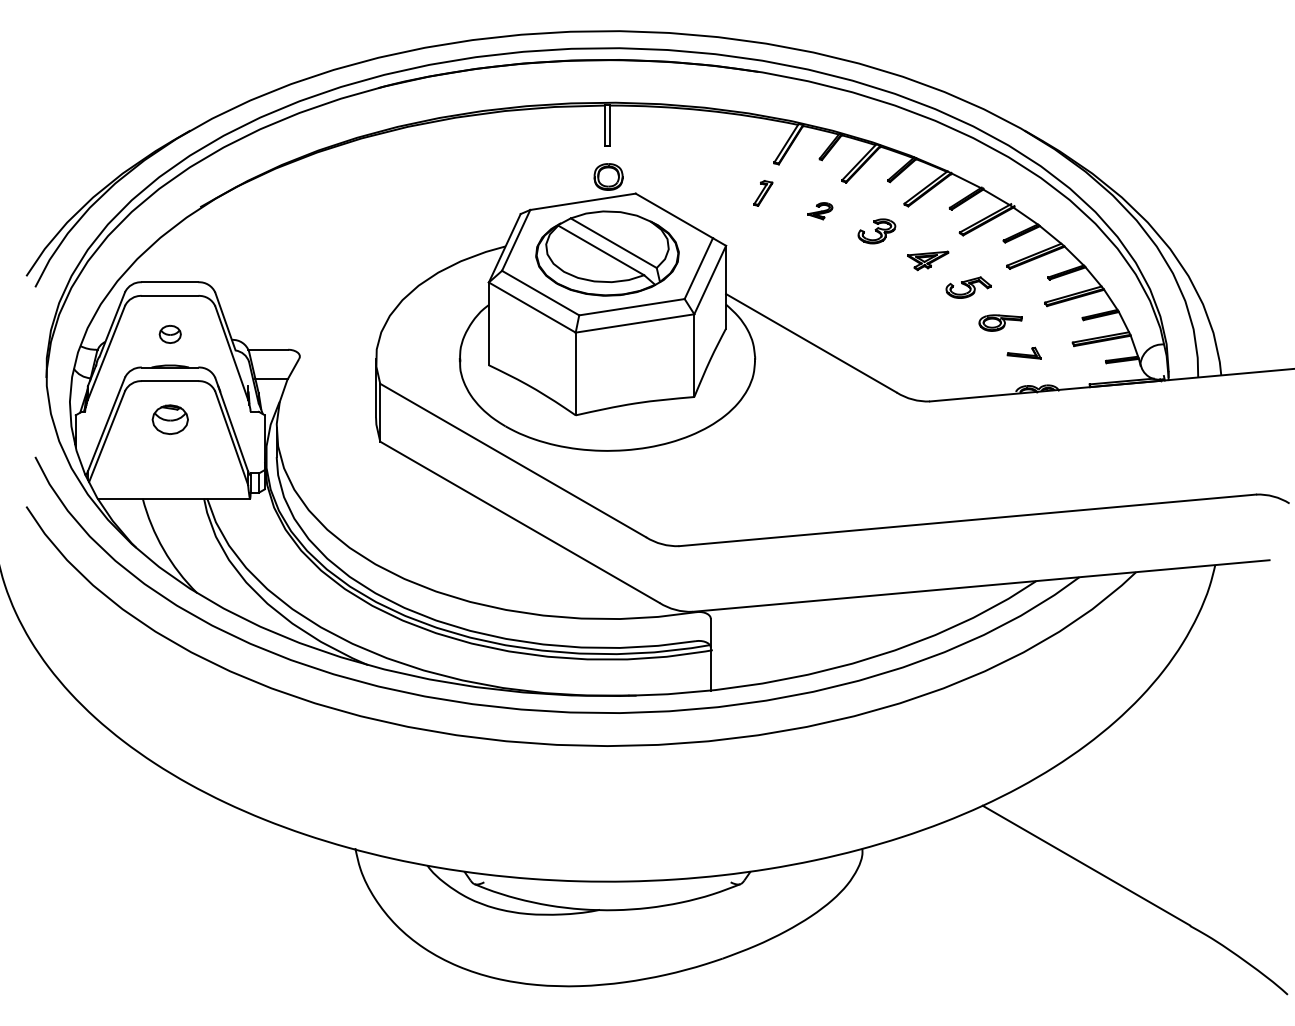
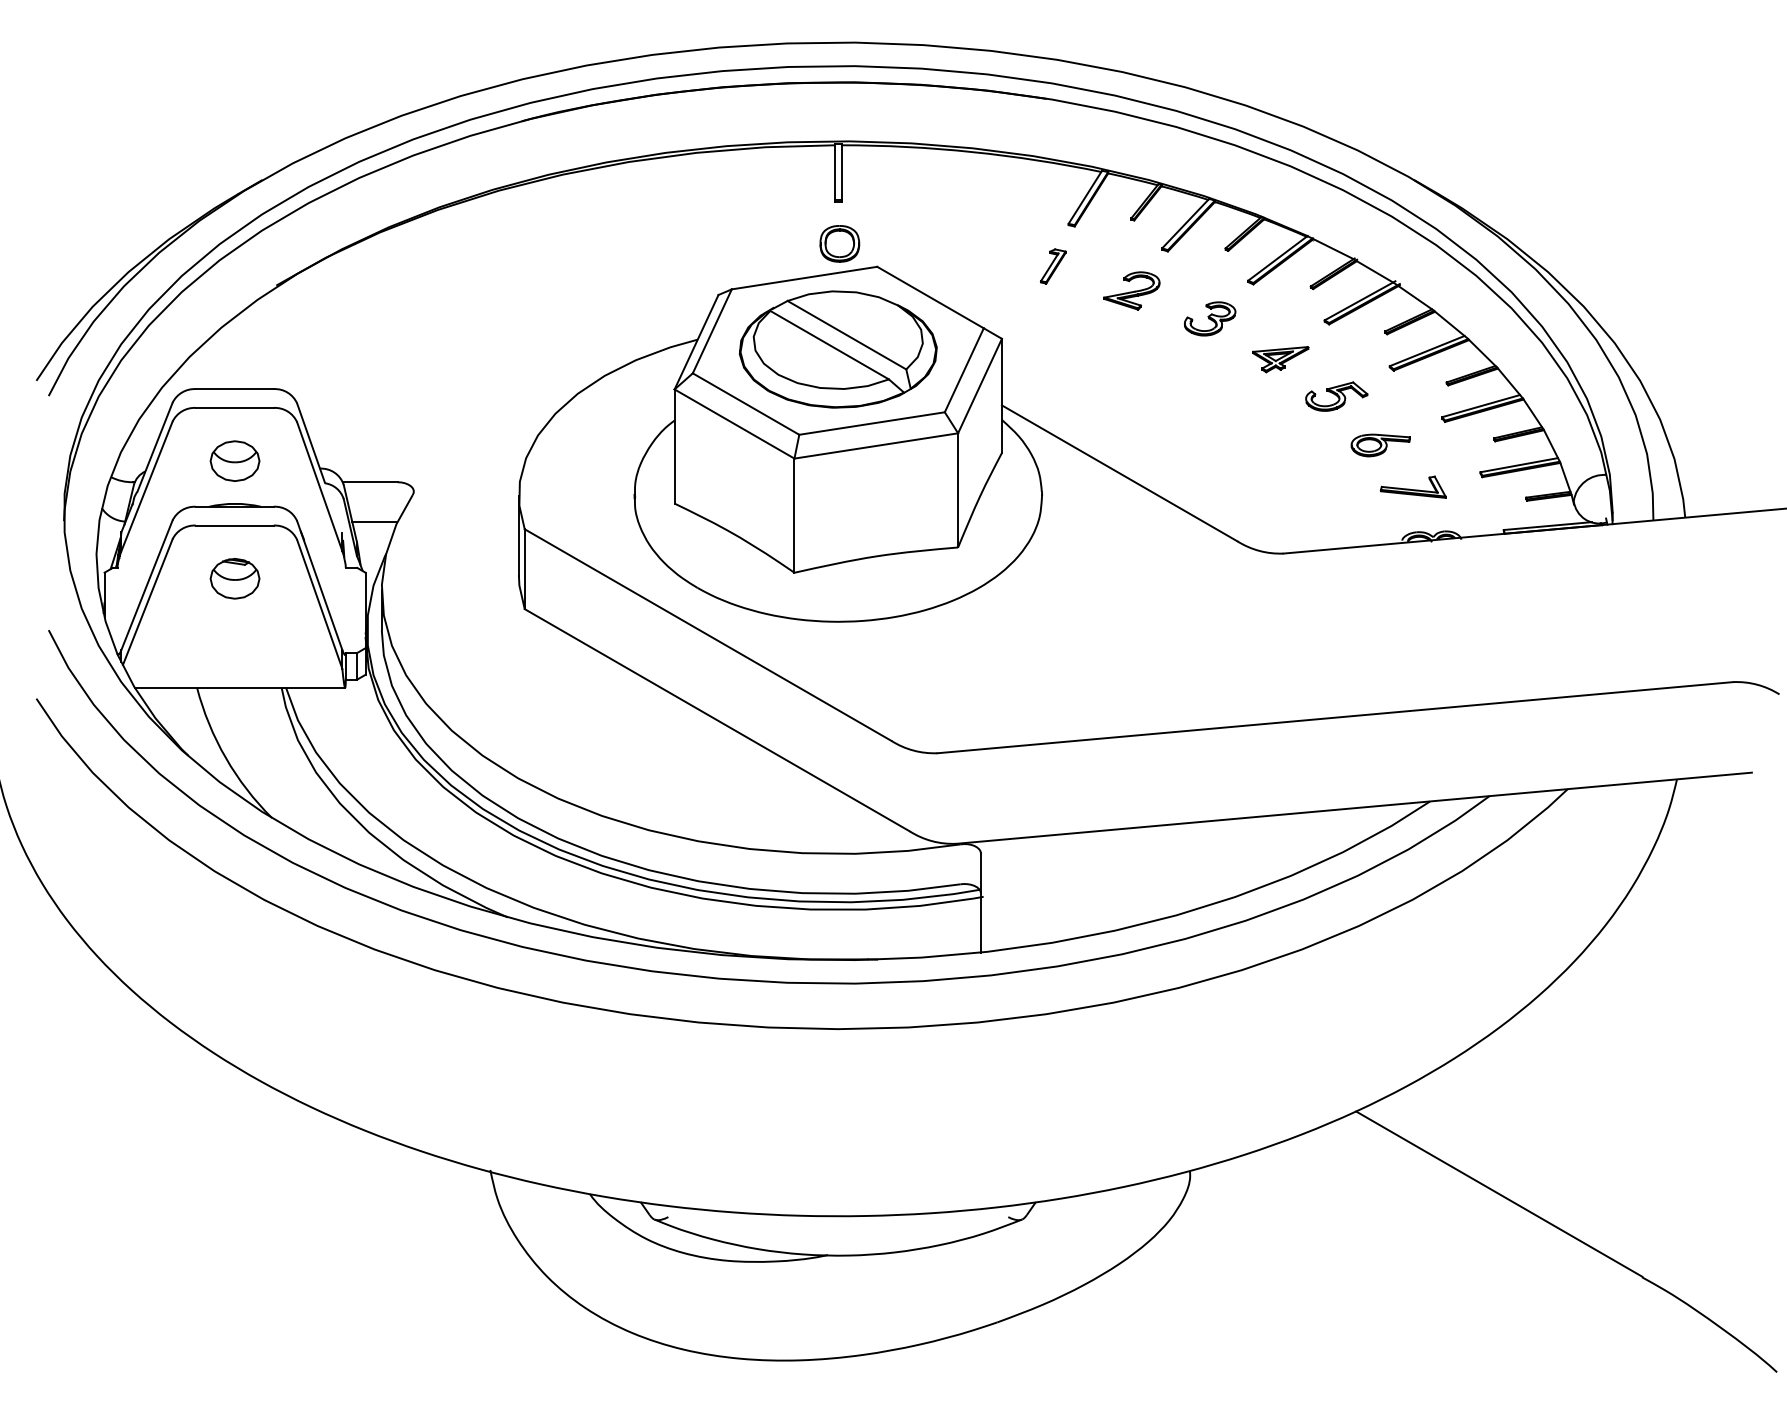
part: (819, 210) -> (1131, 290), size x1.67
part: (169, 333) -> (234, 460), size x1.67
part: (1024, 352) -> (1413, 486), size x1.43

